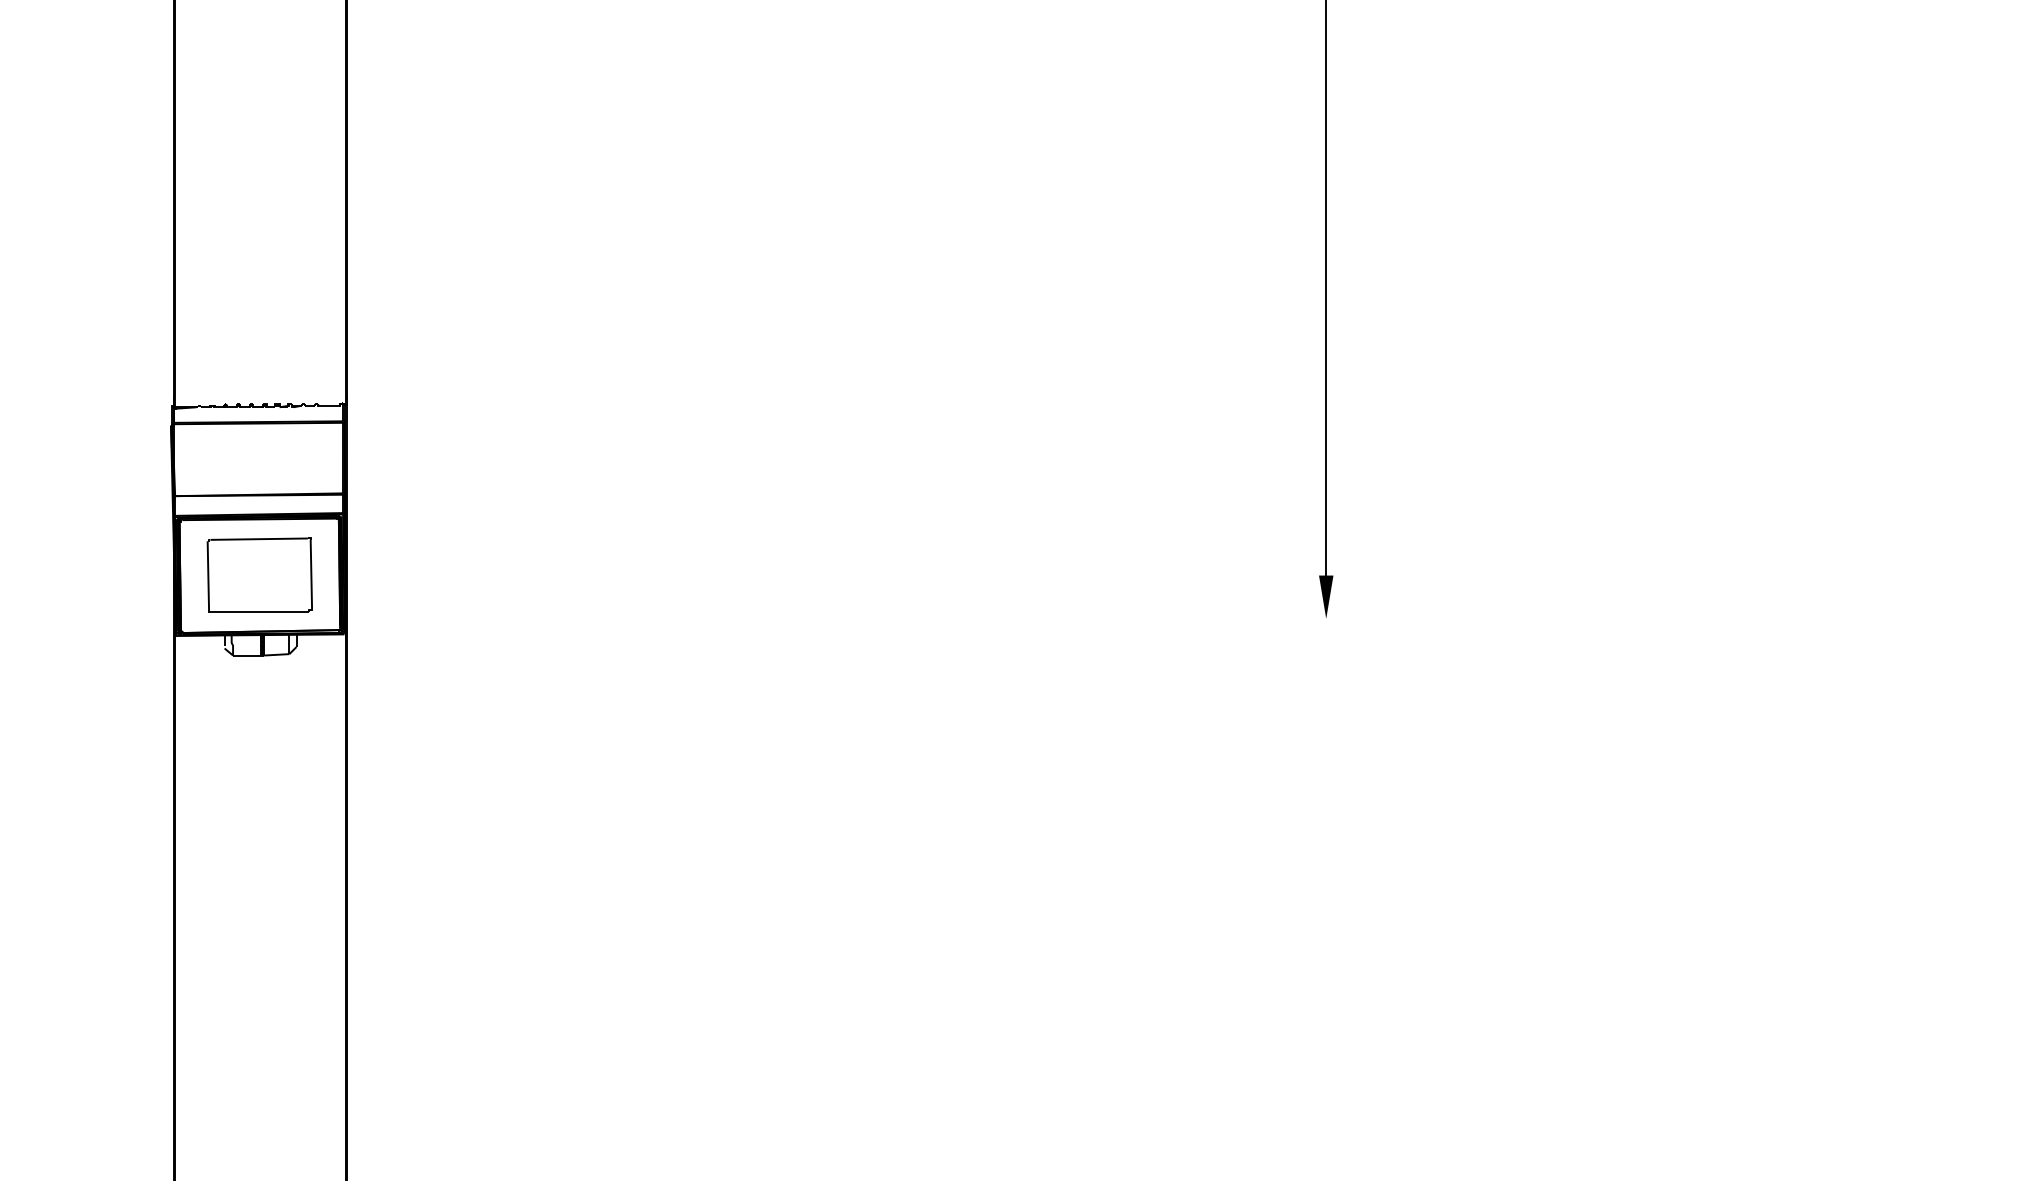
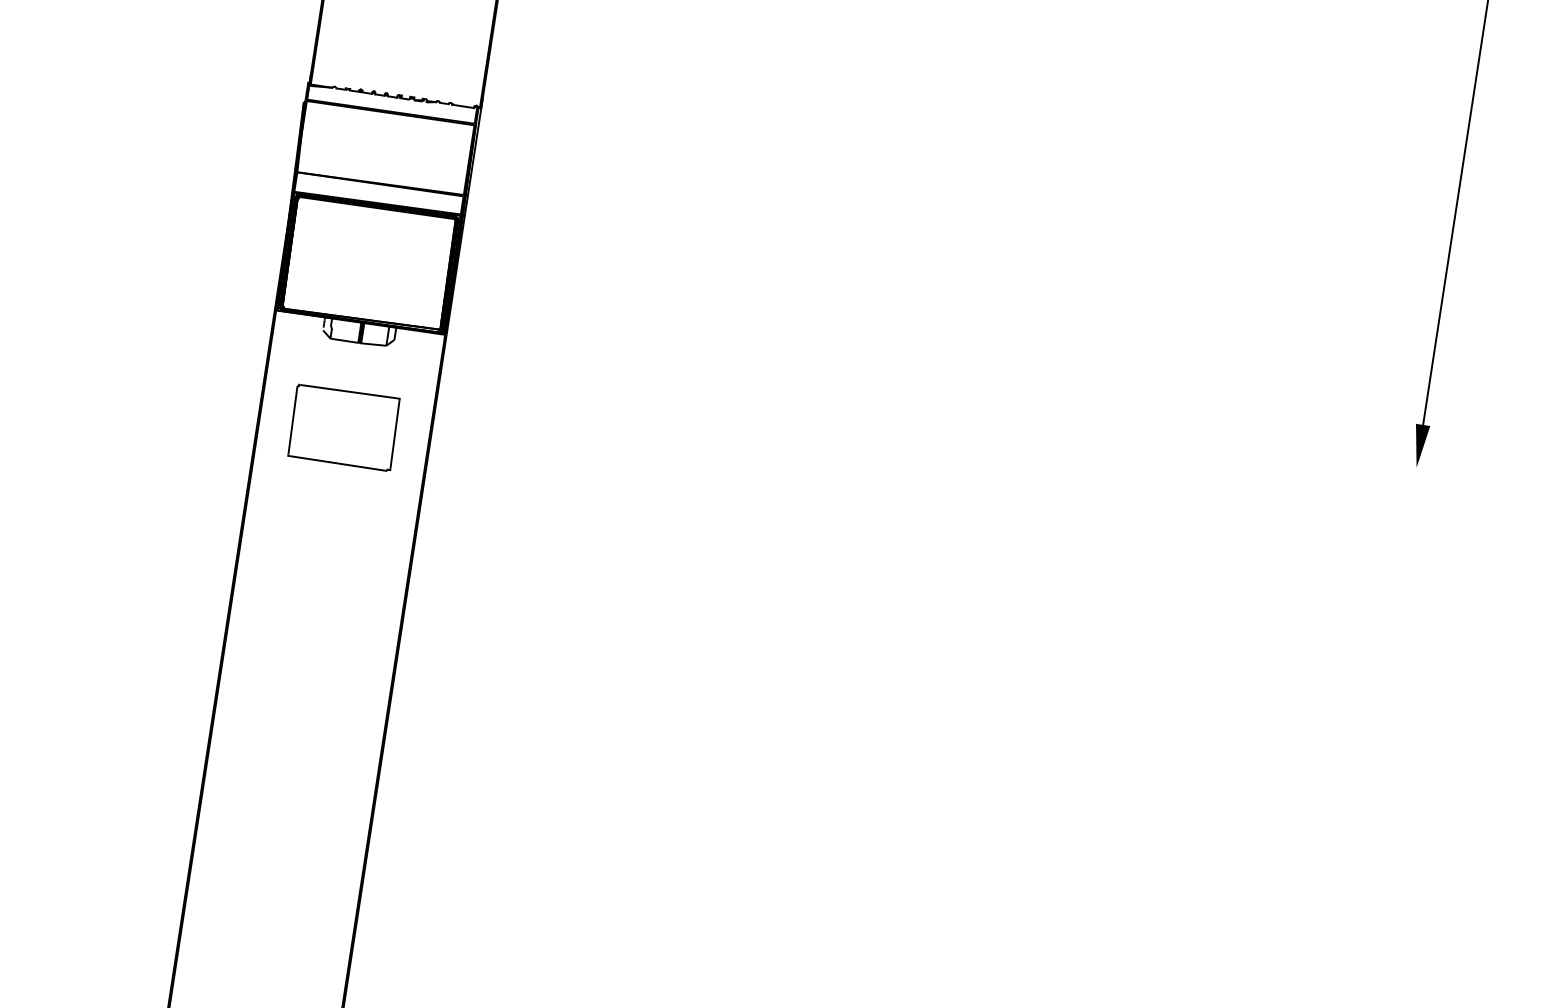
part: (259, 574) -> (343, 426), moved

